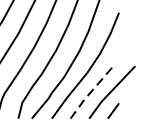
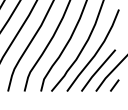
line: (91, 91) -> (97, 70), dashed -> solid

